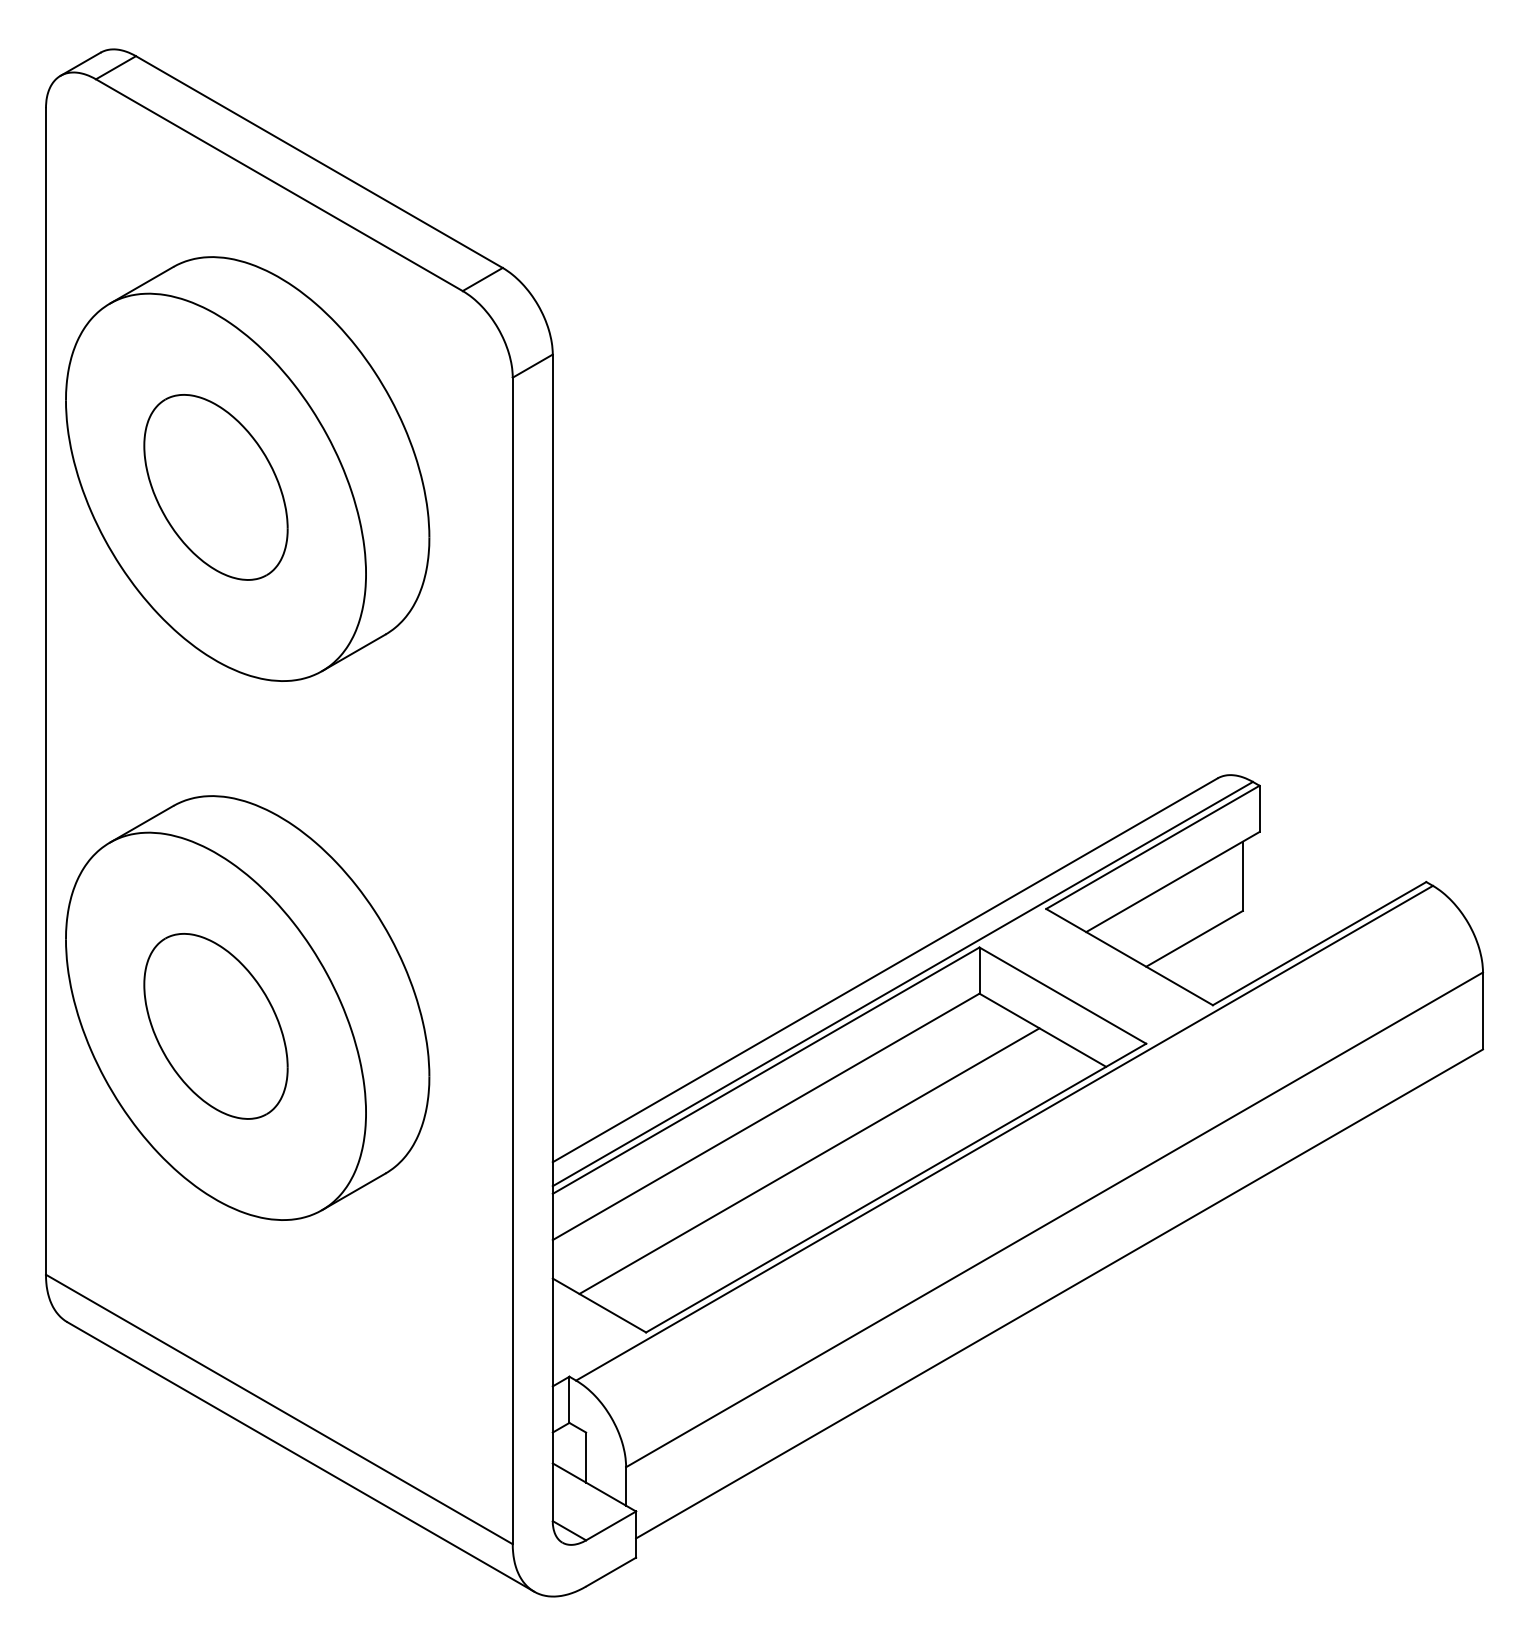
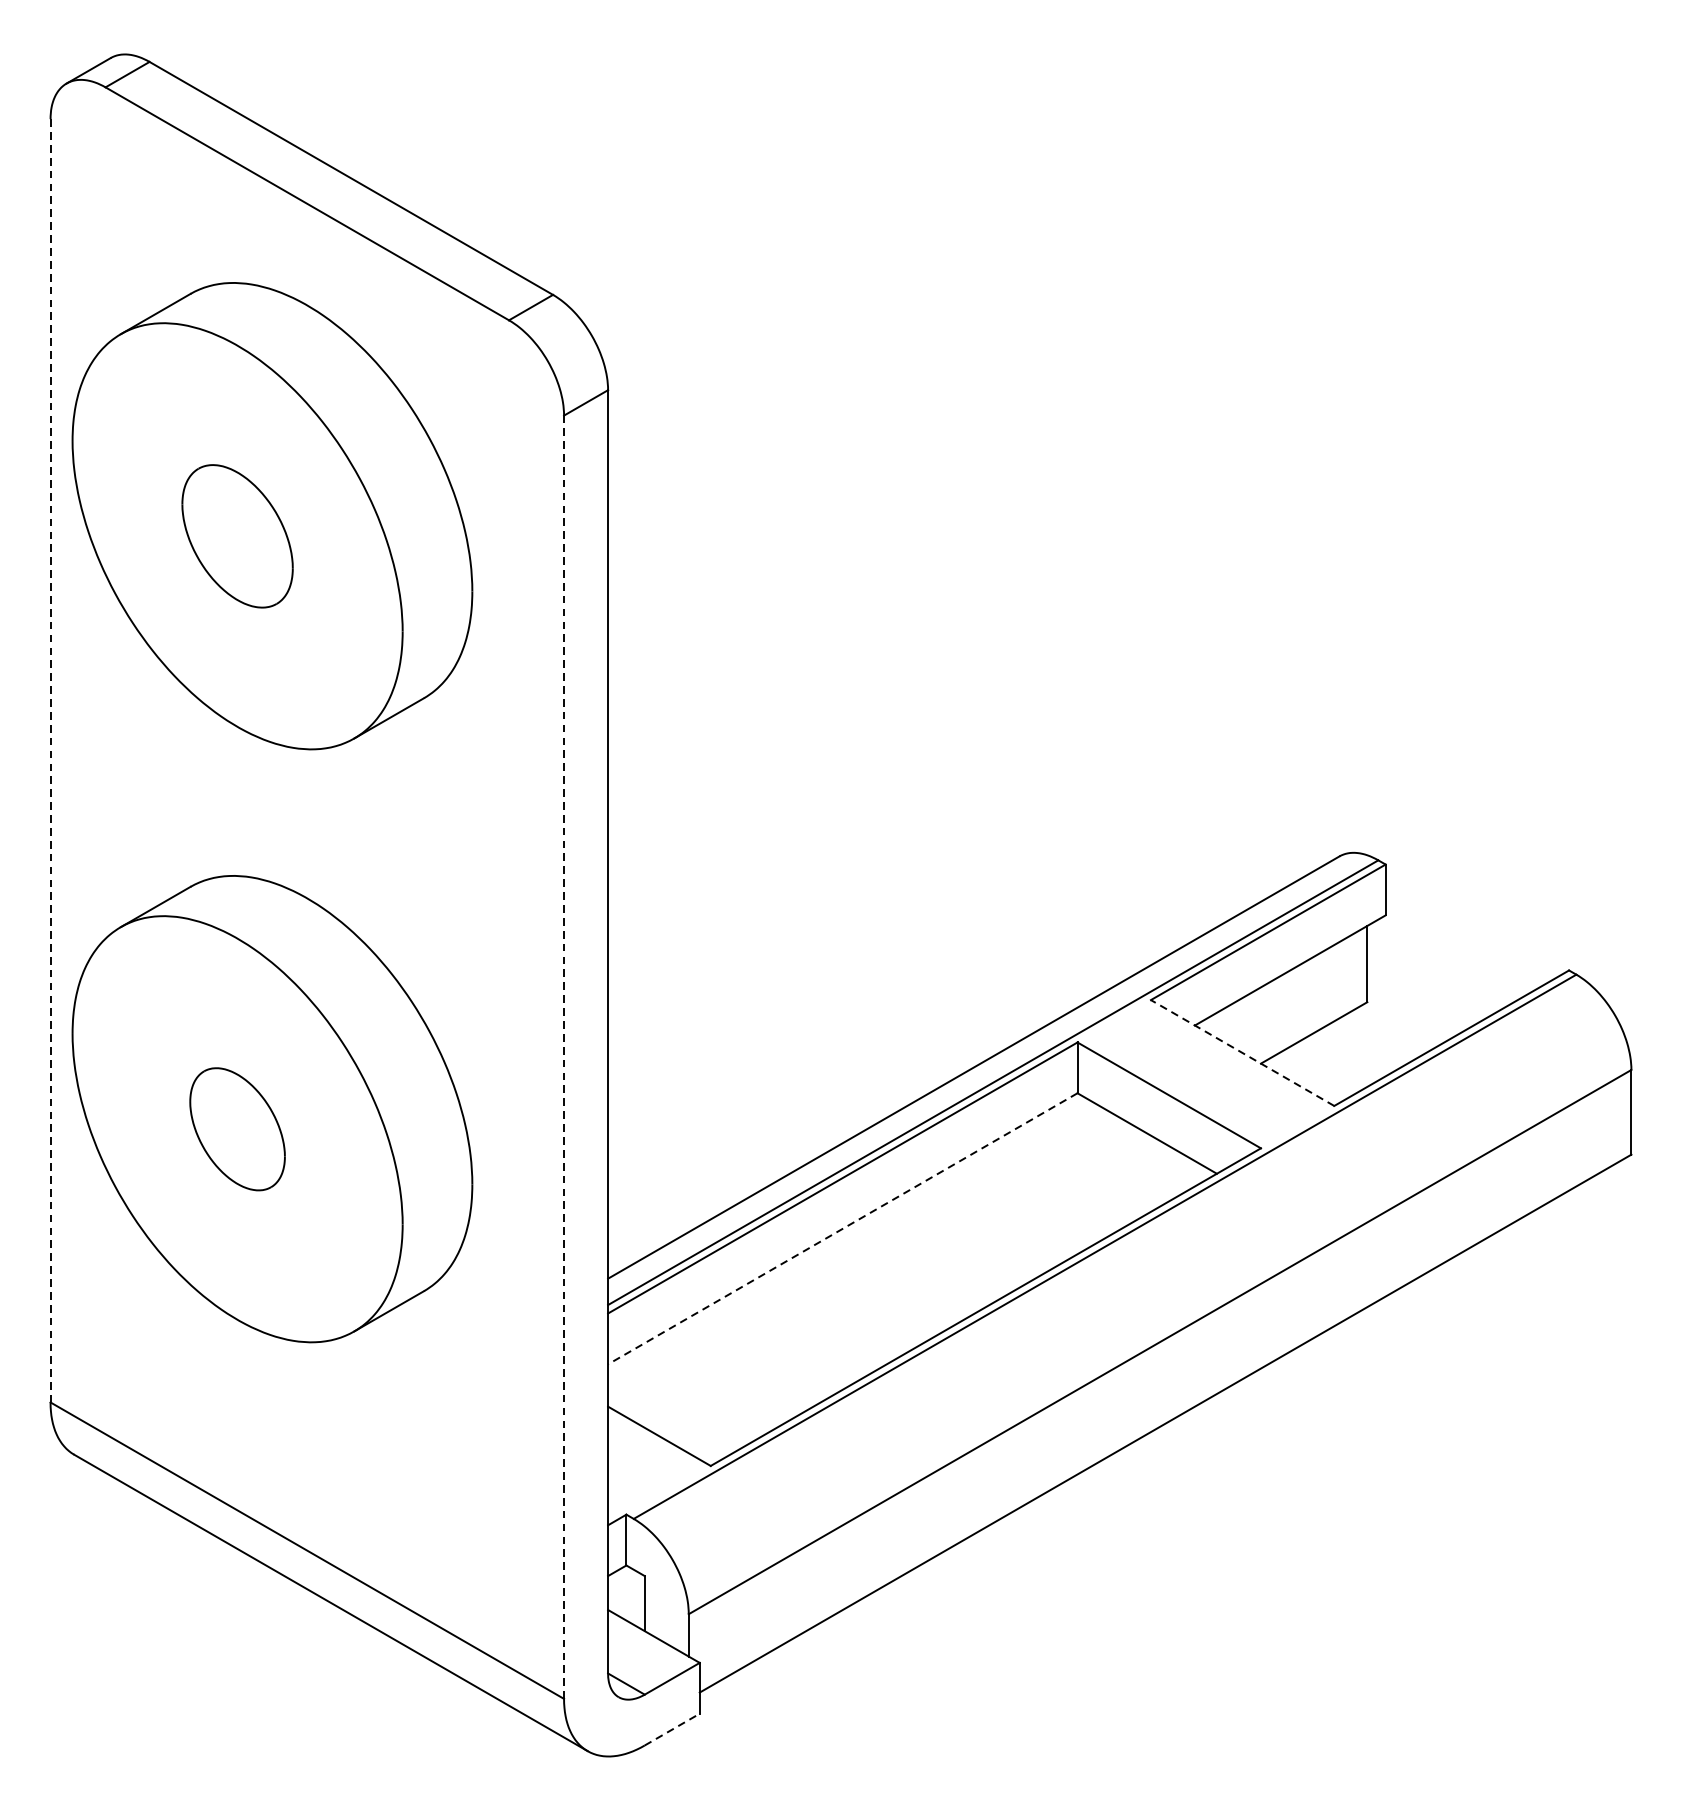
part: (215, 487) -> (237, 536), size x0.7
line: (46, 691) -> (51, 760), solid -> dashed
line: (1129, 956) -> (1242, 1052), solid -> dashed
line: (512, 960) -> (563, 1056), solid -> dashed
part: (215, 1026) -> (237, 1129), size x0.6
line: (765, 1117) -> (842, 1229), solid -> dashed
line: (809, 1160) -> (890, 1276), removed
line: (611, 1572) -> (672, 1730), solid -> dashed

